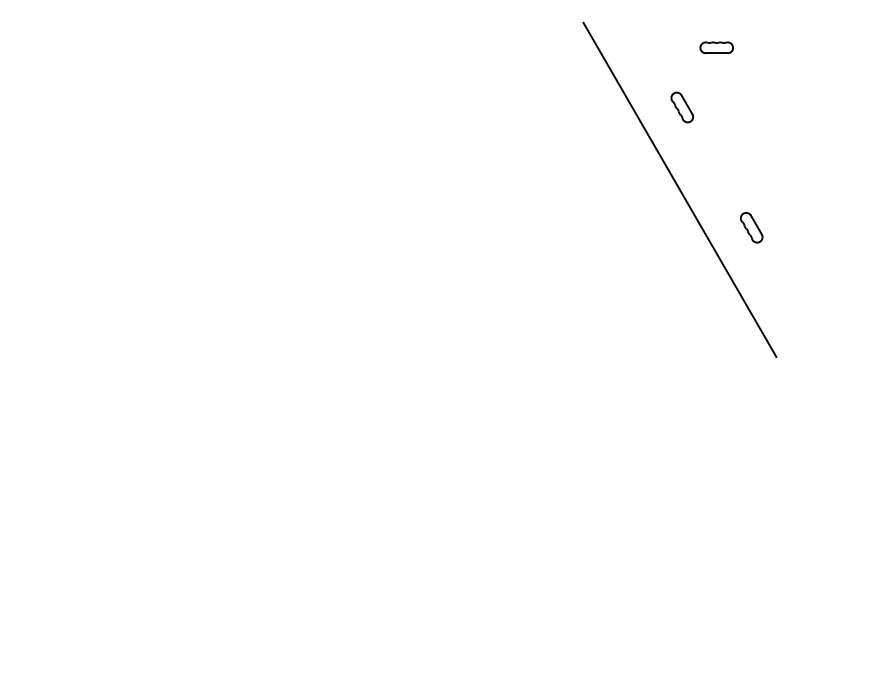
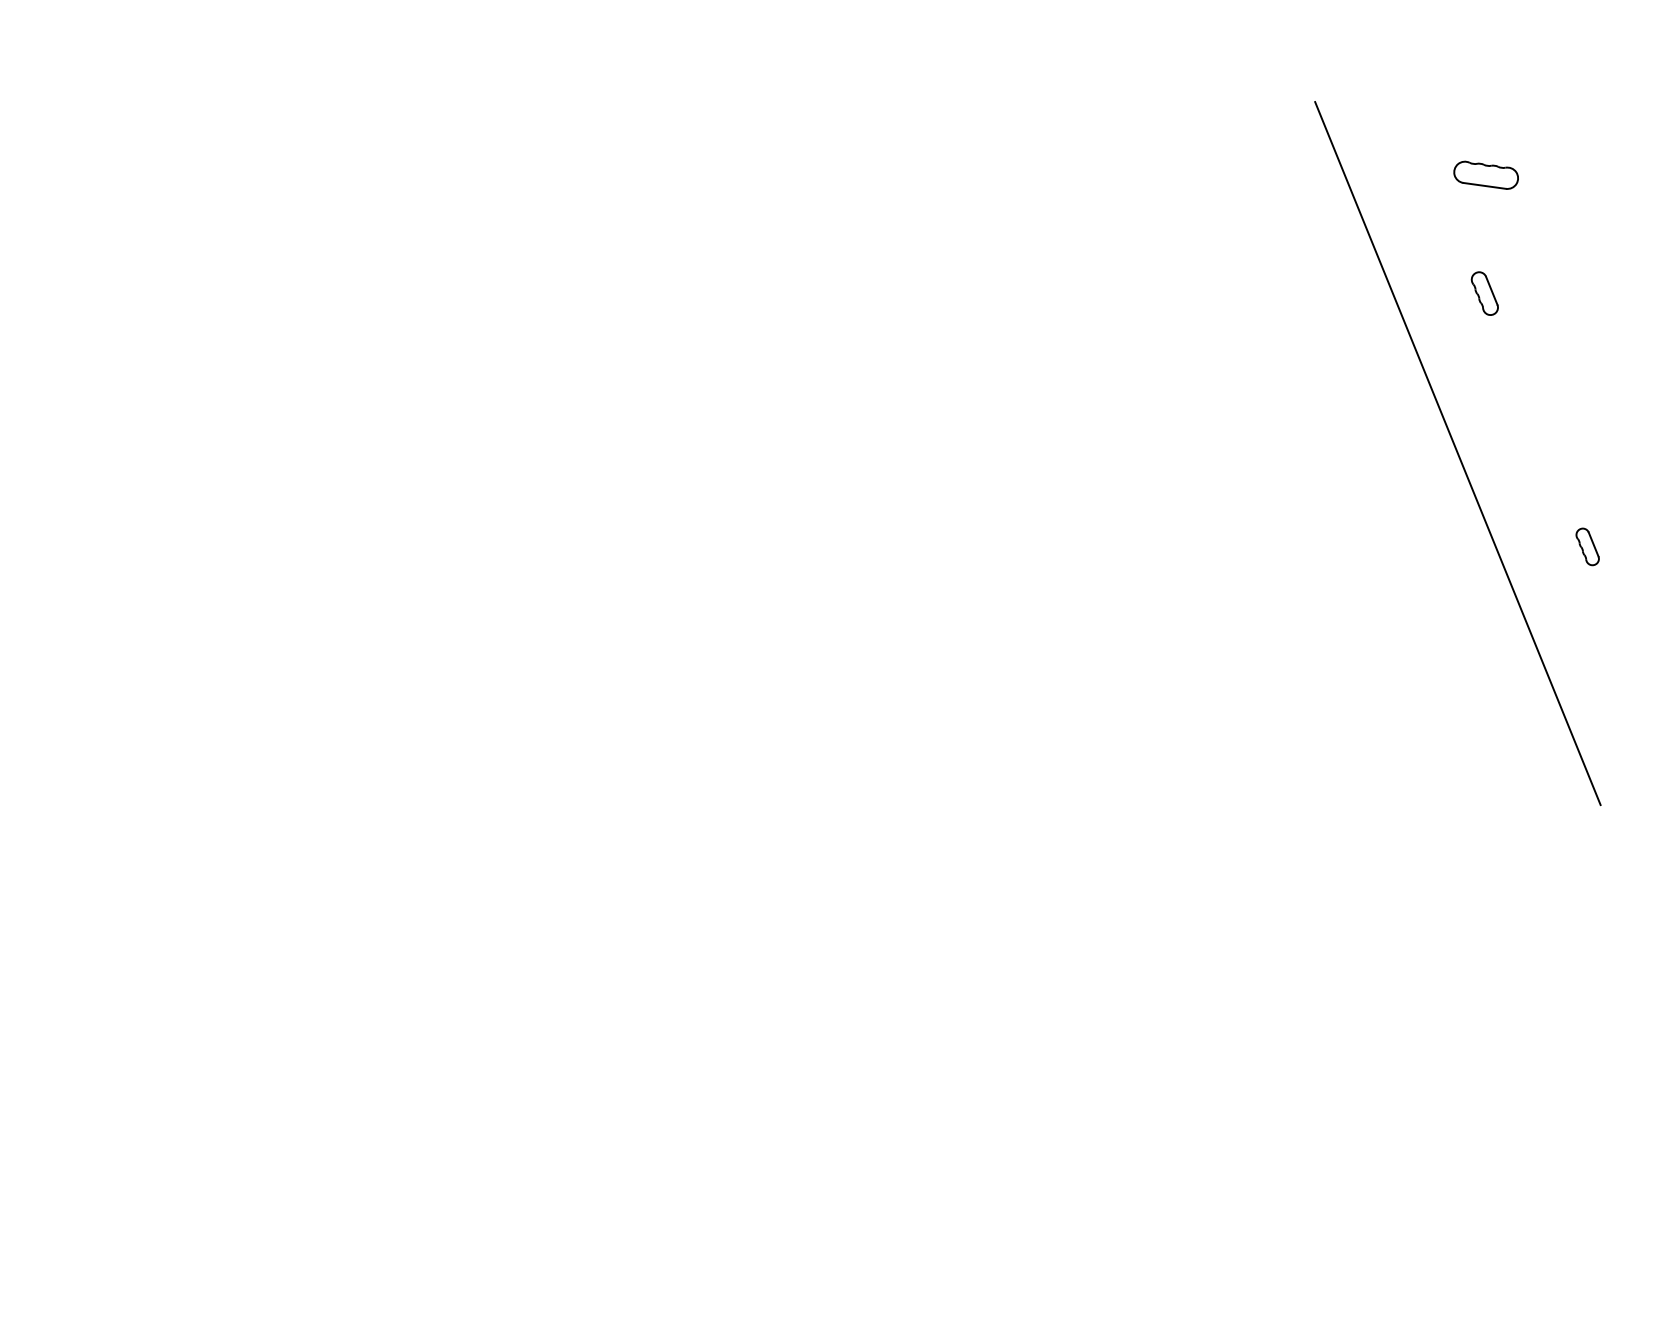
part: (716, 47) -> (1485, 174), moved
part: (682, 107) -> (1485, 293), size x0.7
part: (751, 227) -> (1587, 546), size x0.6

